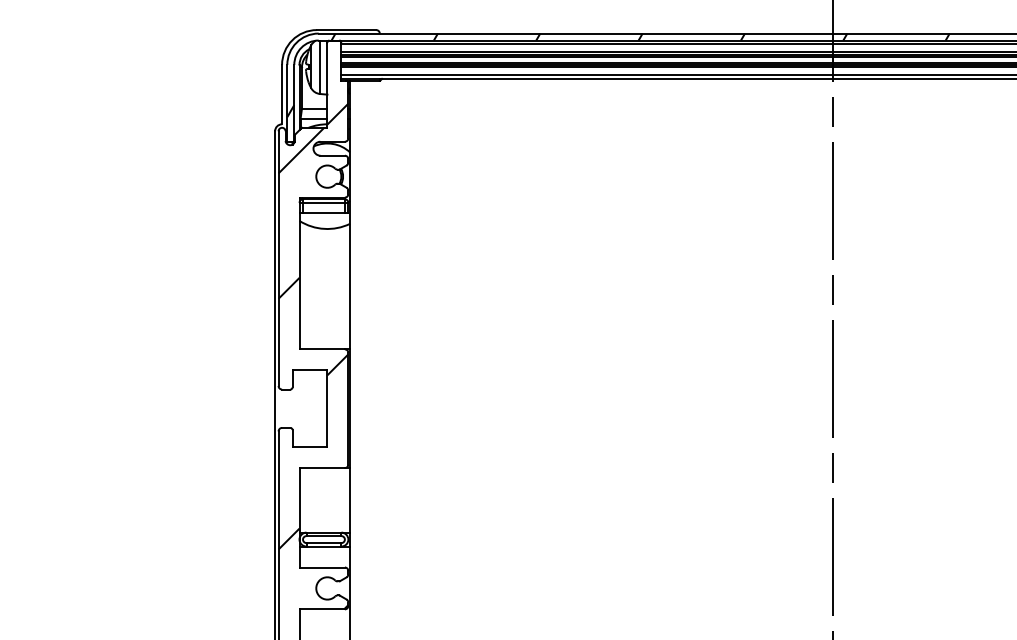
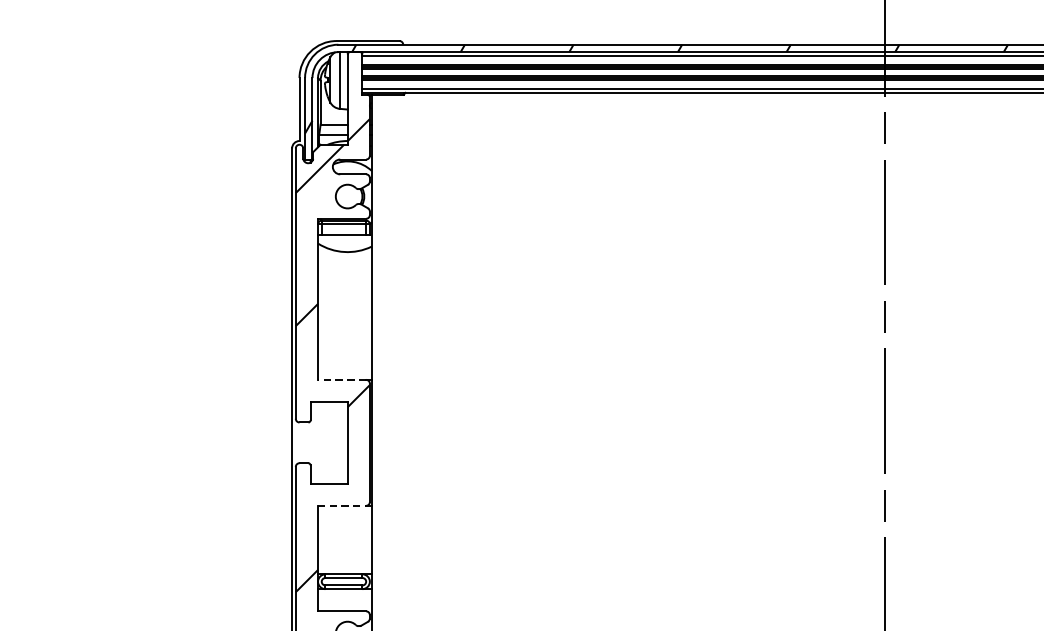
line: (322, 349) -> (342, 379), solid -> dashed
line: (322, 468) -> (342, 506), solid -> dashed

